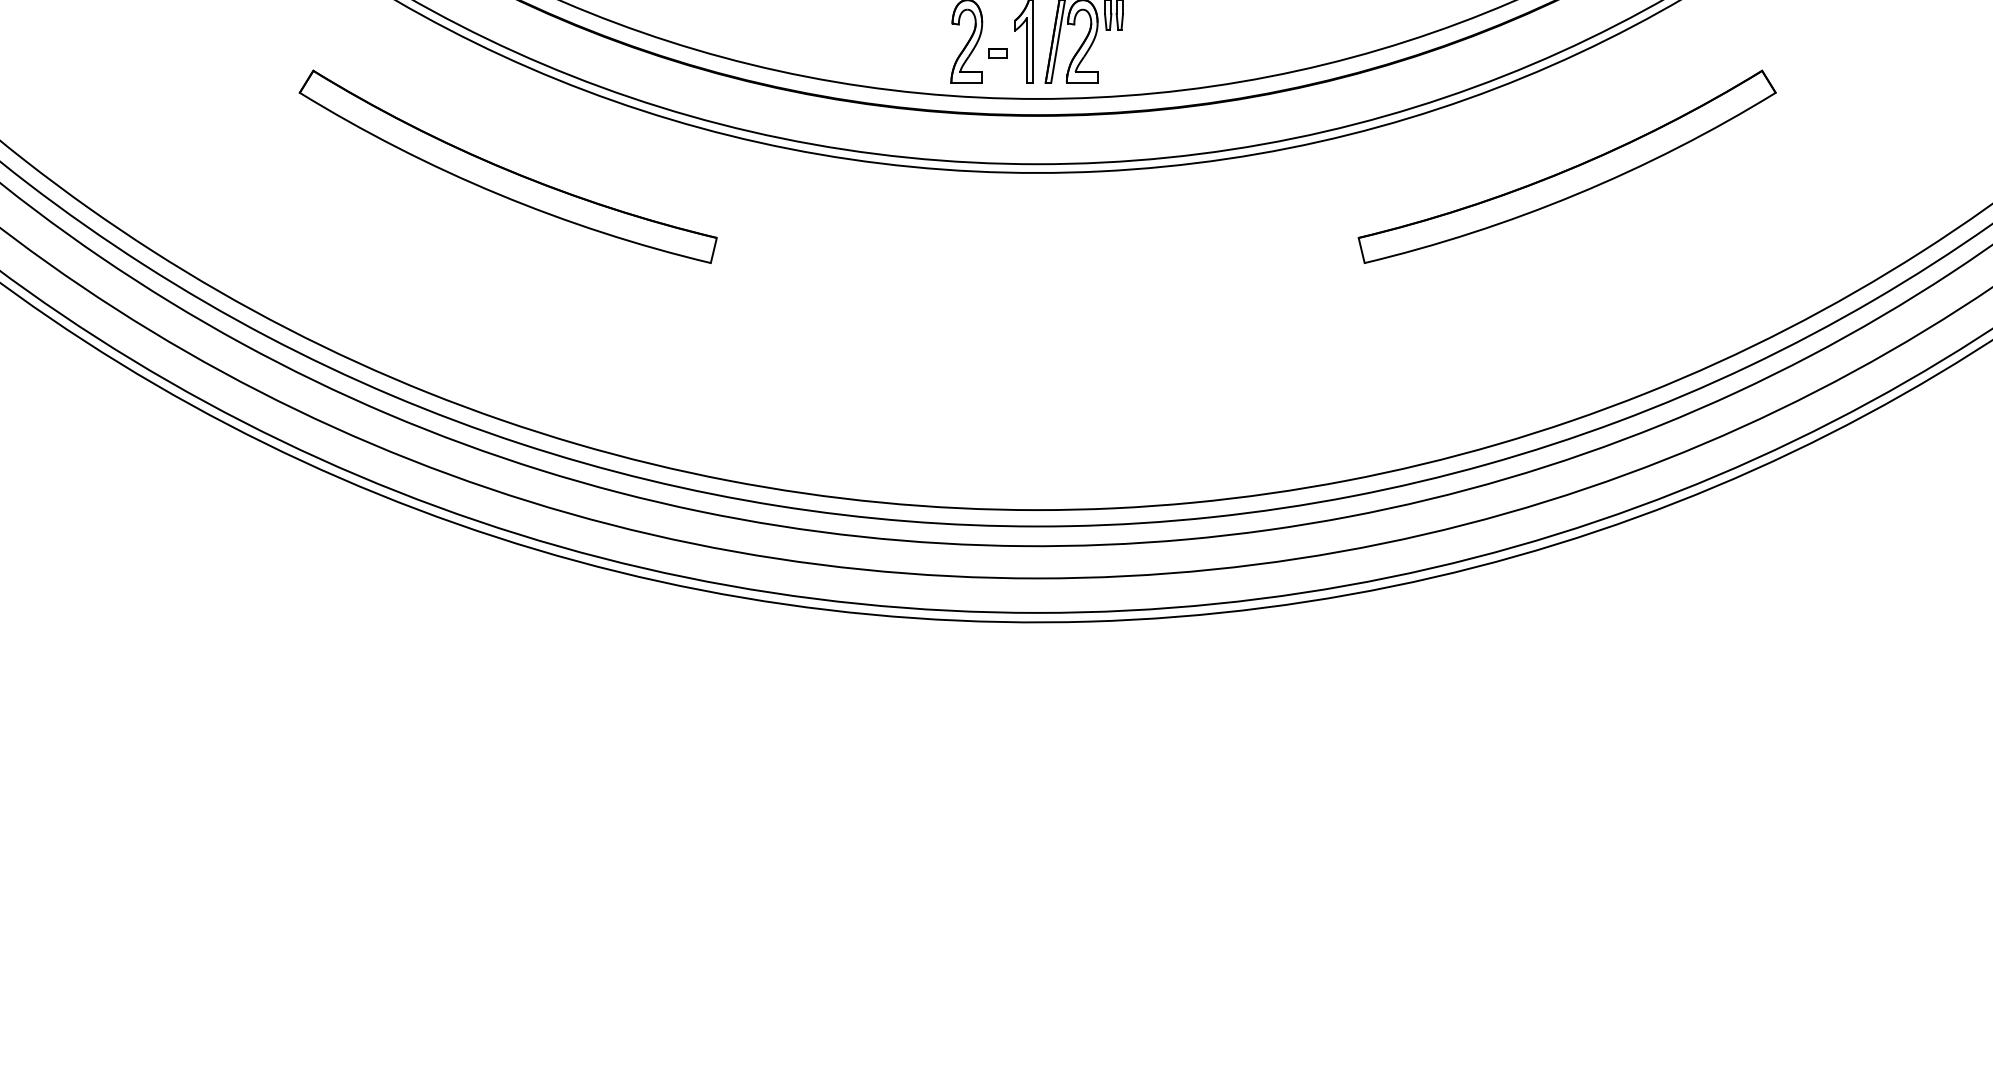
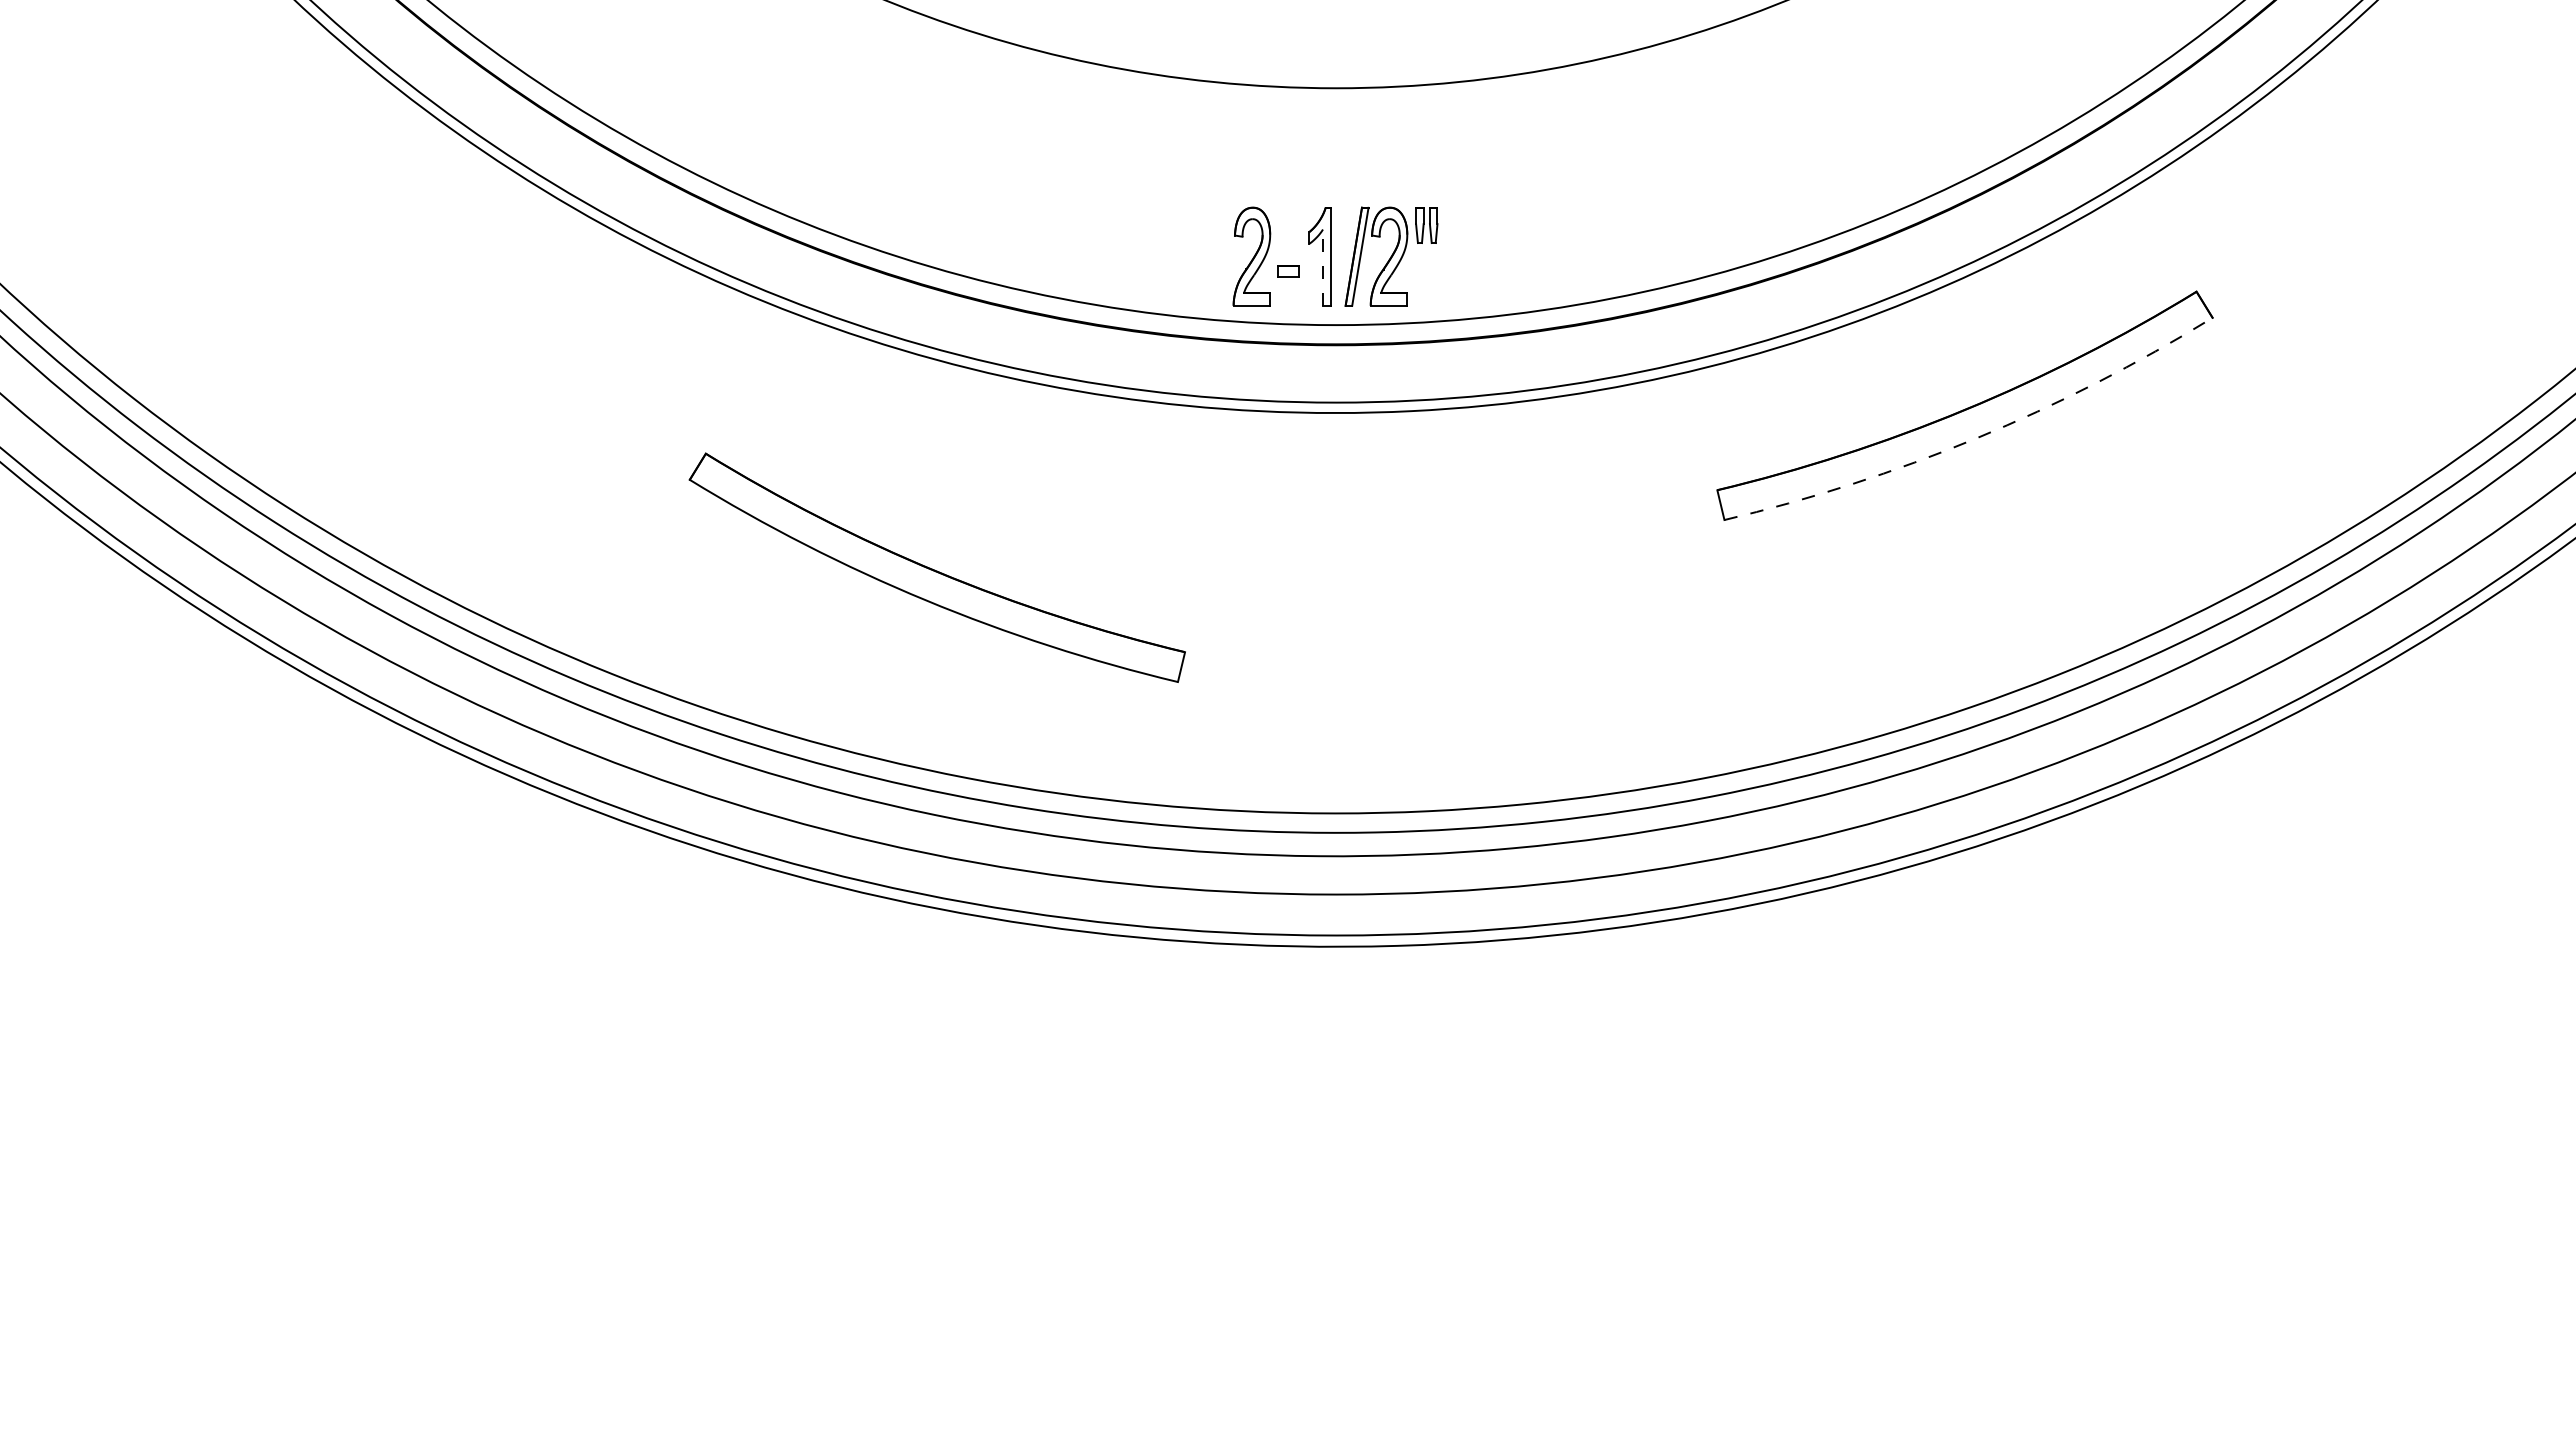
line: (1027, 50) -> (1323, 267), solid -> dashed
part: (507, 166) -> (936, 567), moved
arc: (1576, 194) -> (1976, 438), solid -> dashed

